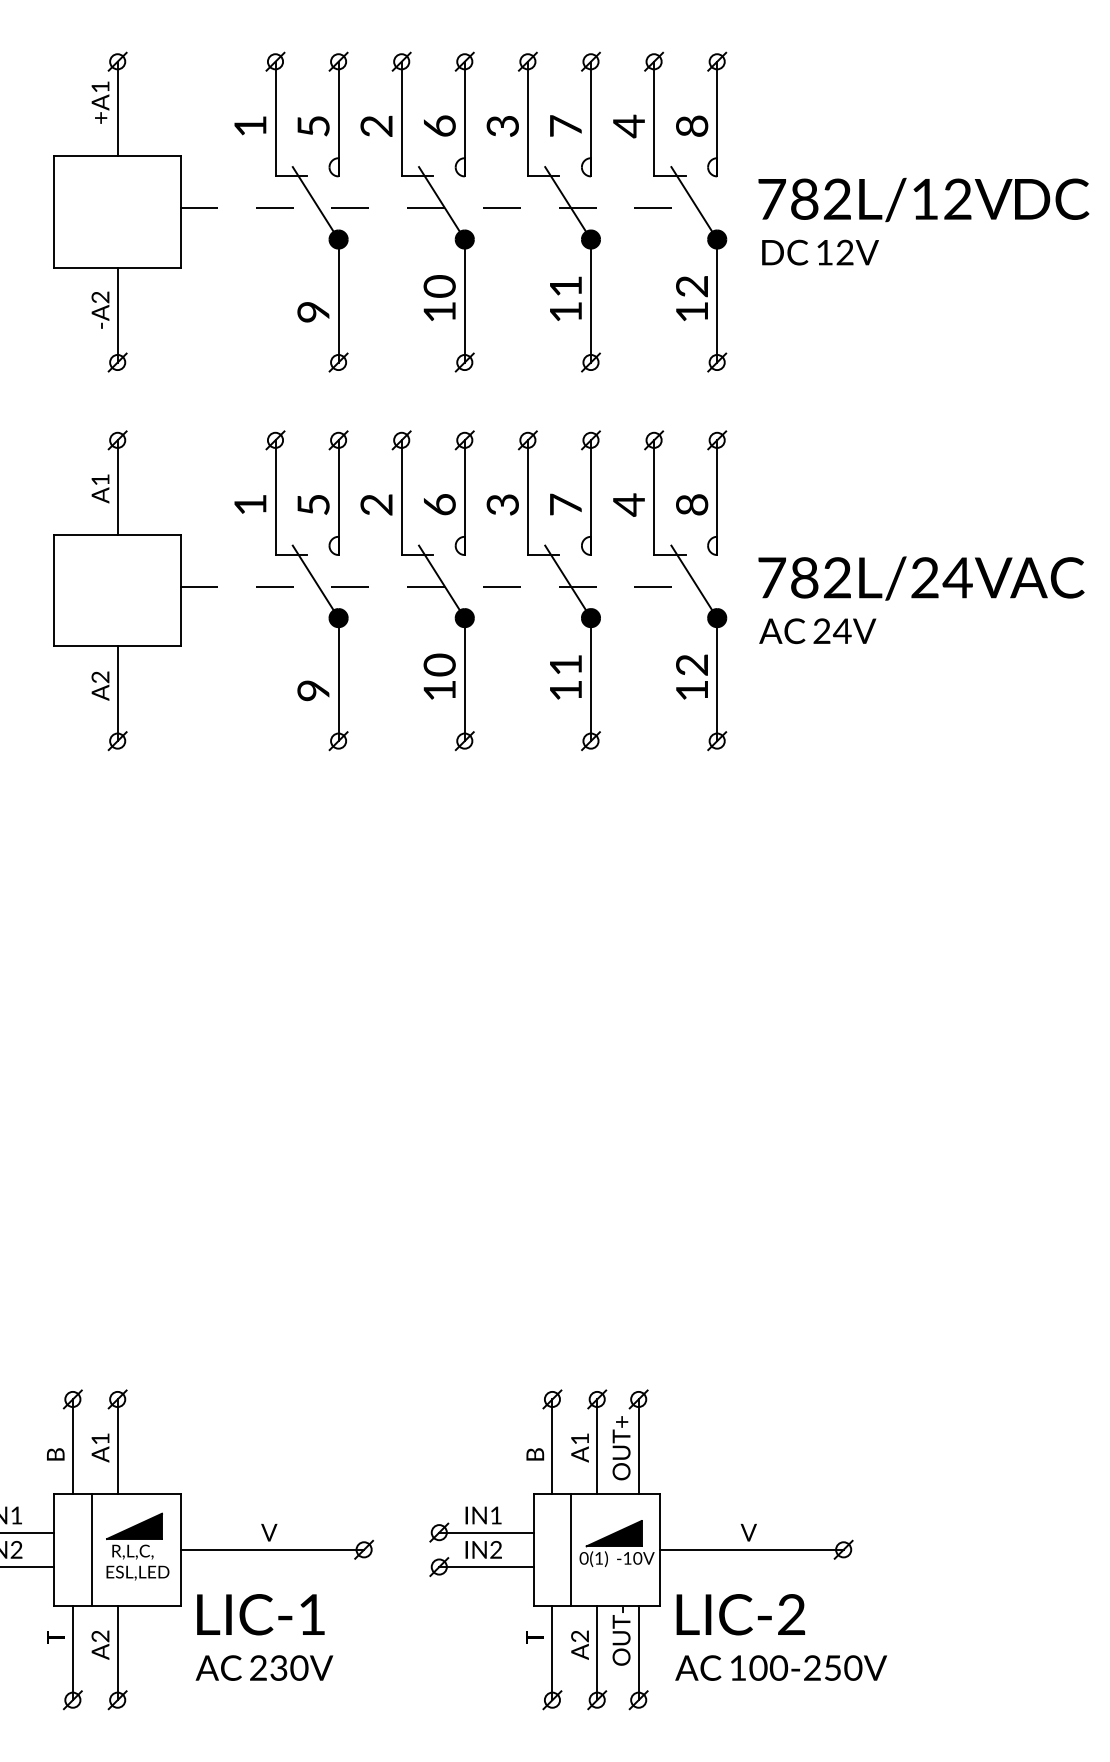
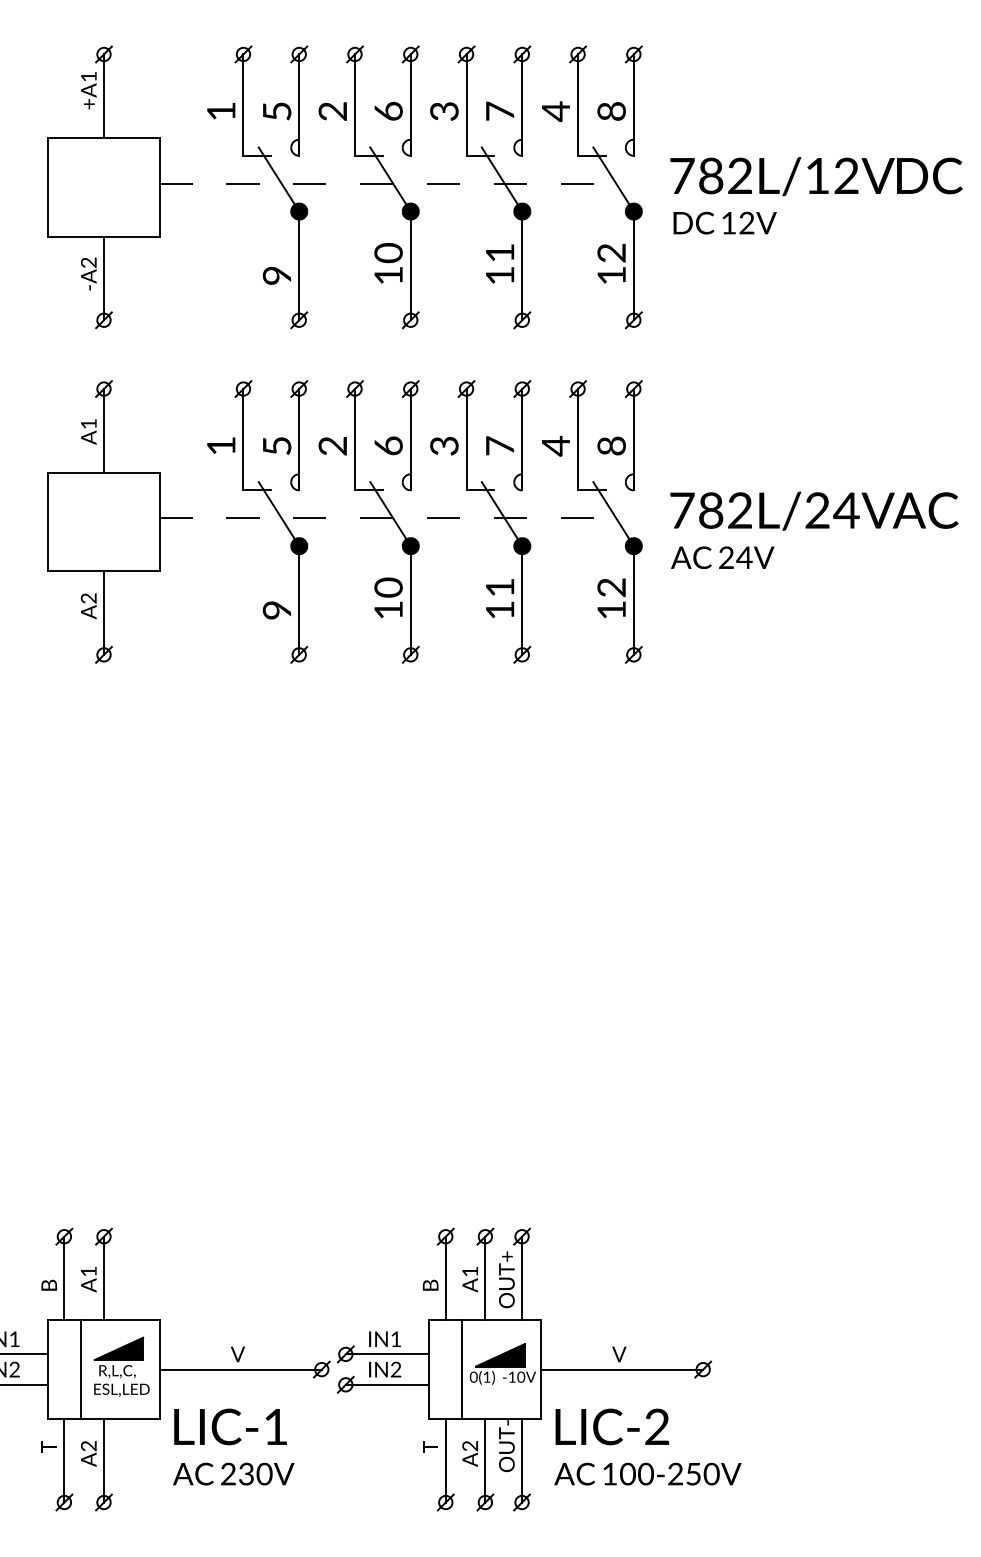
part: (657, 1549) -> (538, 1369), moved

